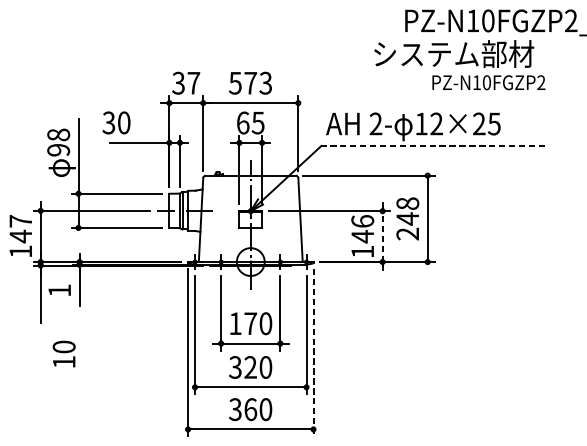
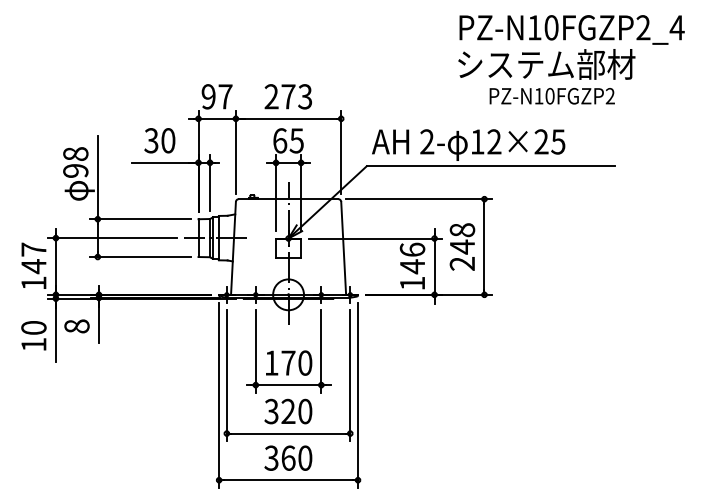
text: (453, 54) -> (546, 64), moved
text: (178, 82) -> (208, 96), 37 -> 97
text: (235, 82) -> (271, 96), 573 -> 273
text: (116, 122) -> (159, 140), moved
line: (433, 146) -> (490, 166), dashed -> solid
line: (382, 236) -> (434, 266), dashed -> solid
text: (59, 290) -> (76, 326), 1 -> 8
line: (313, 352) -> (358, 395), dashed -> solid
text: (63, 353) -> (33, 335), moved

